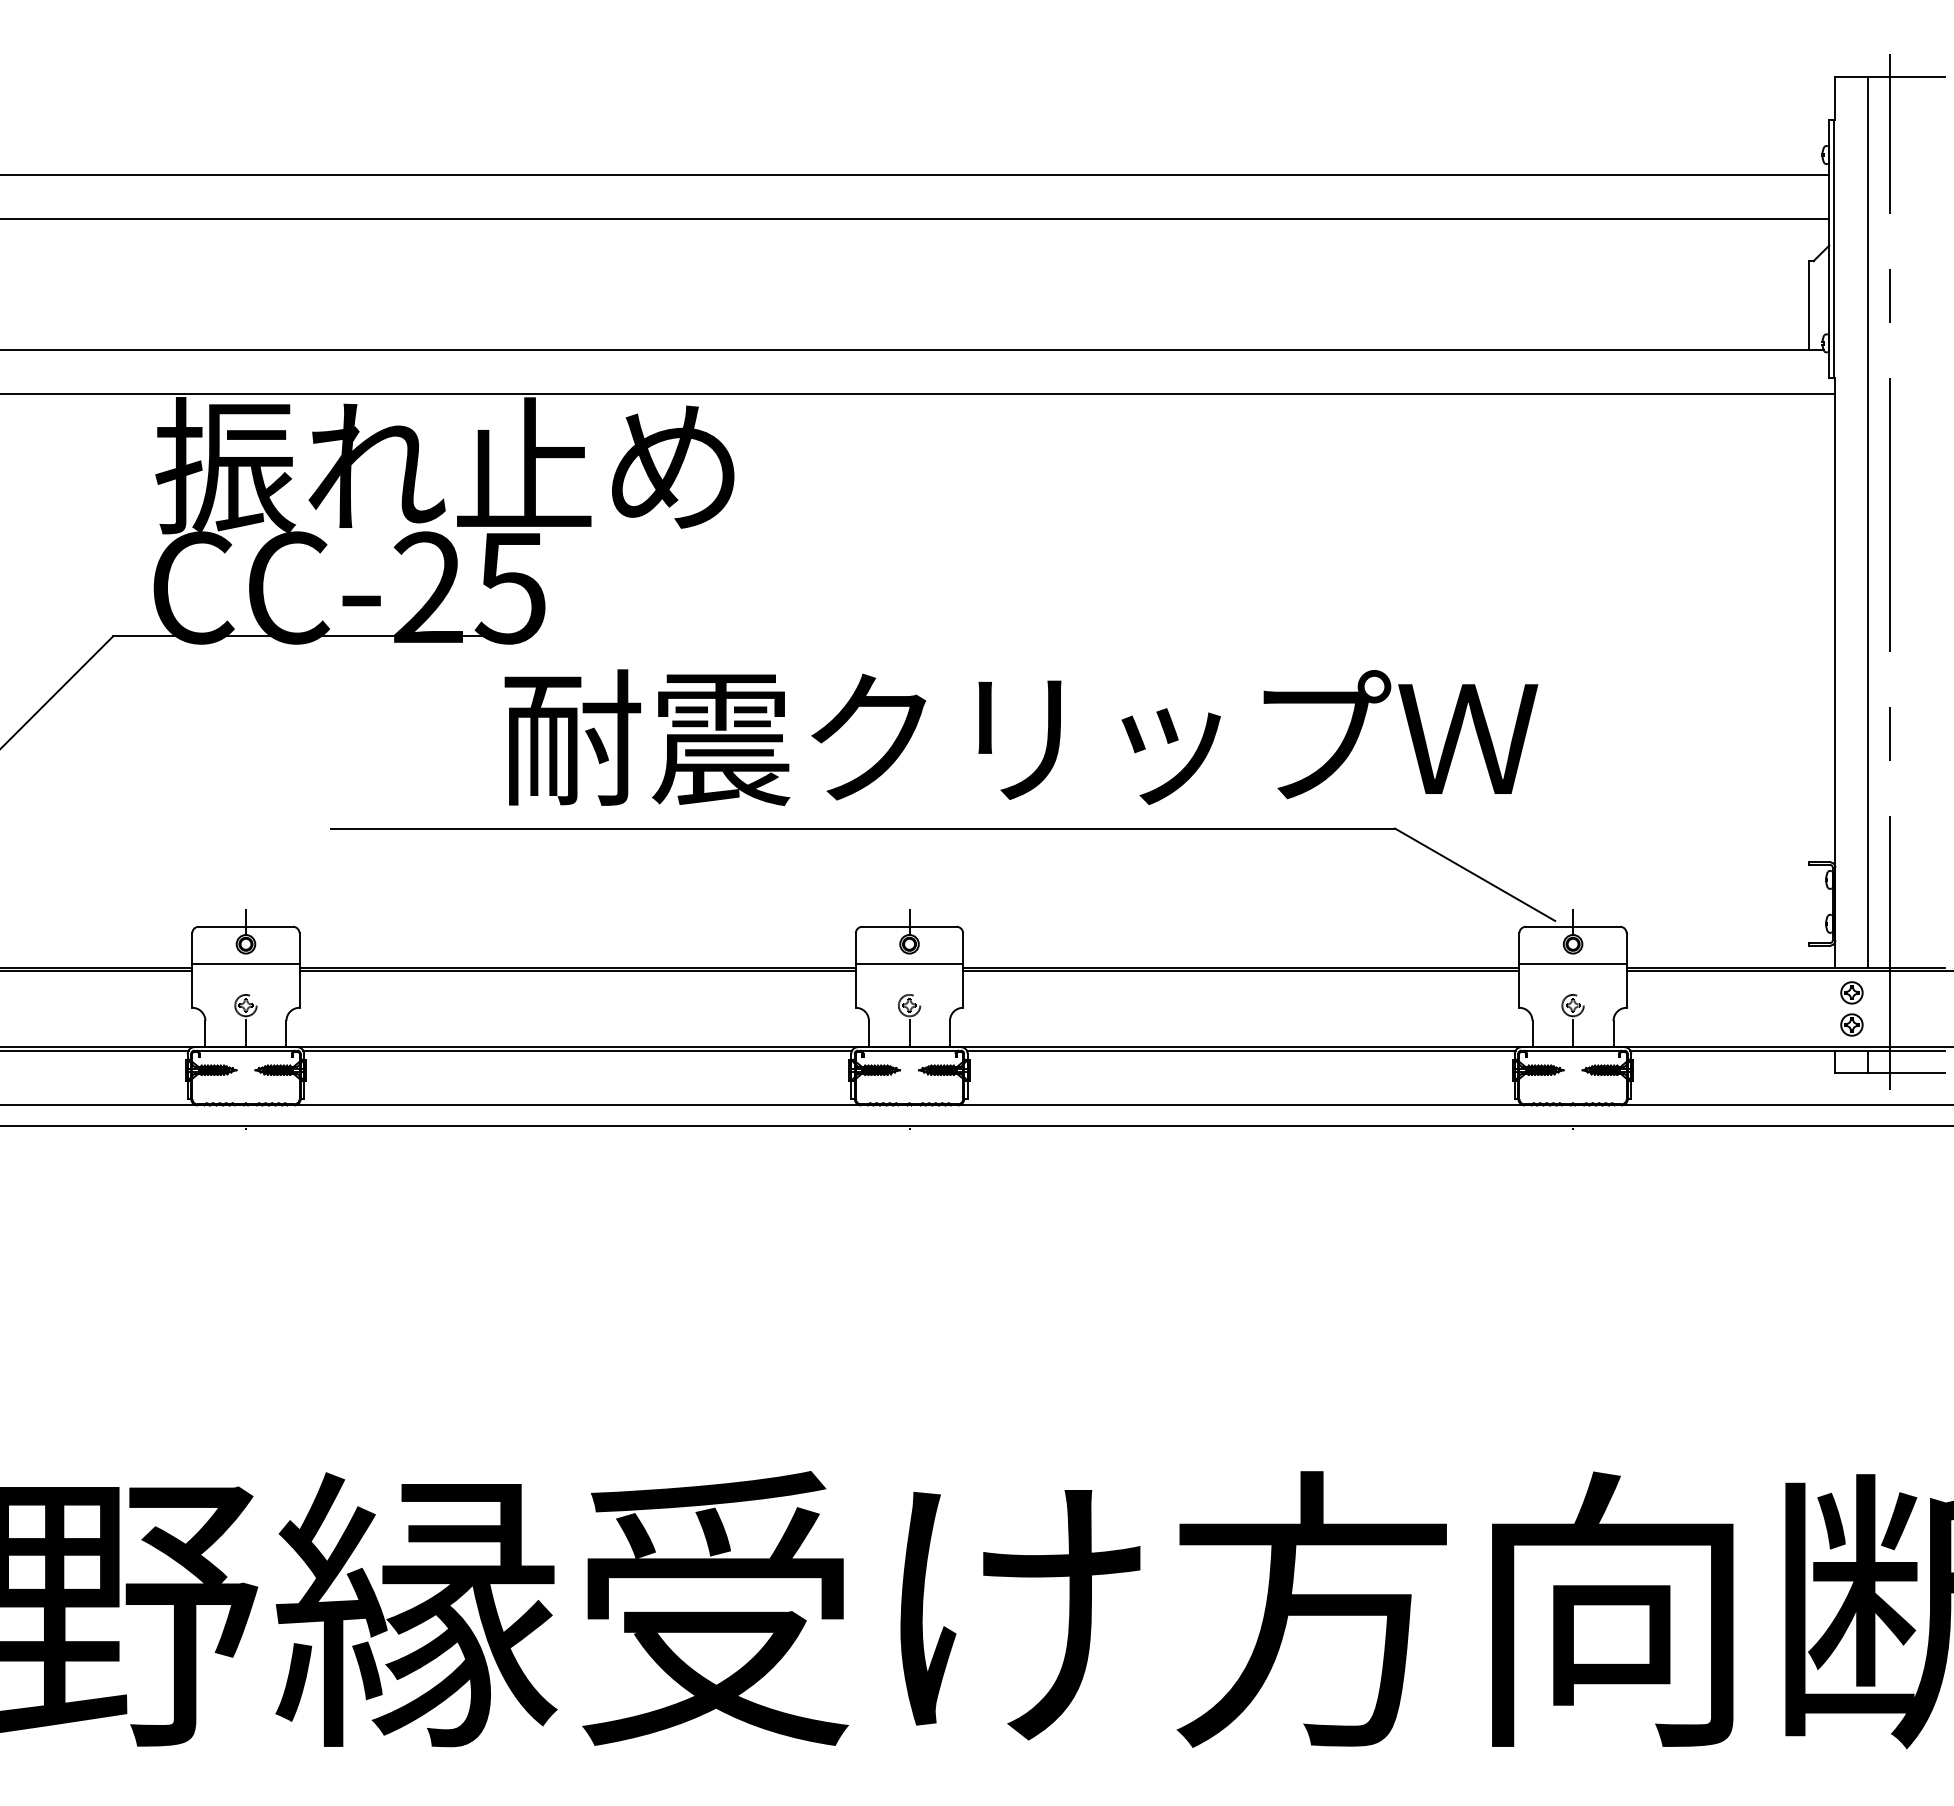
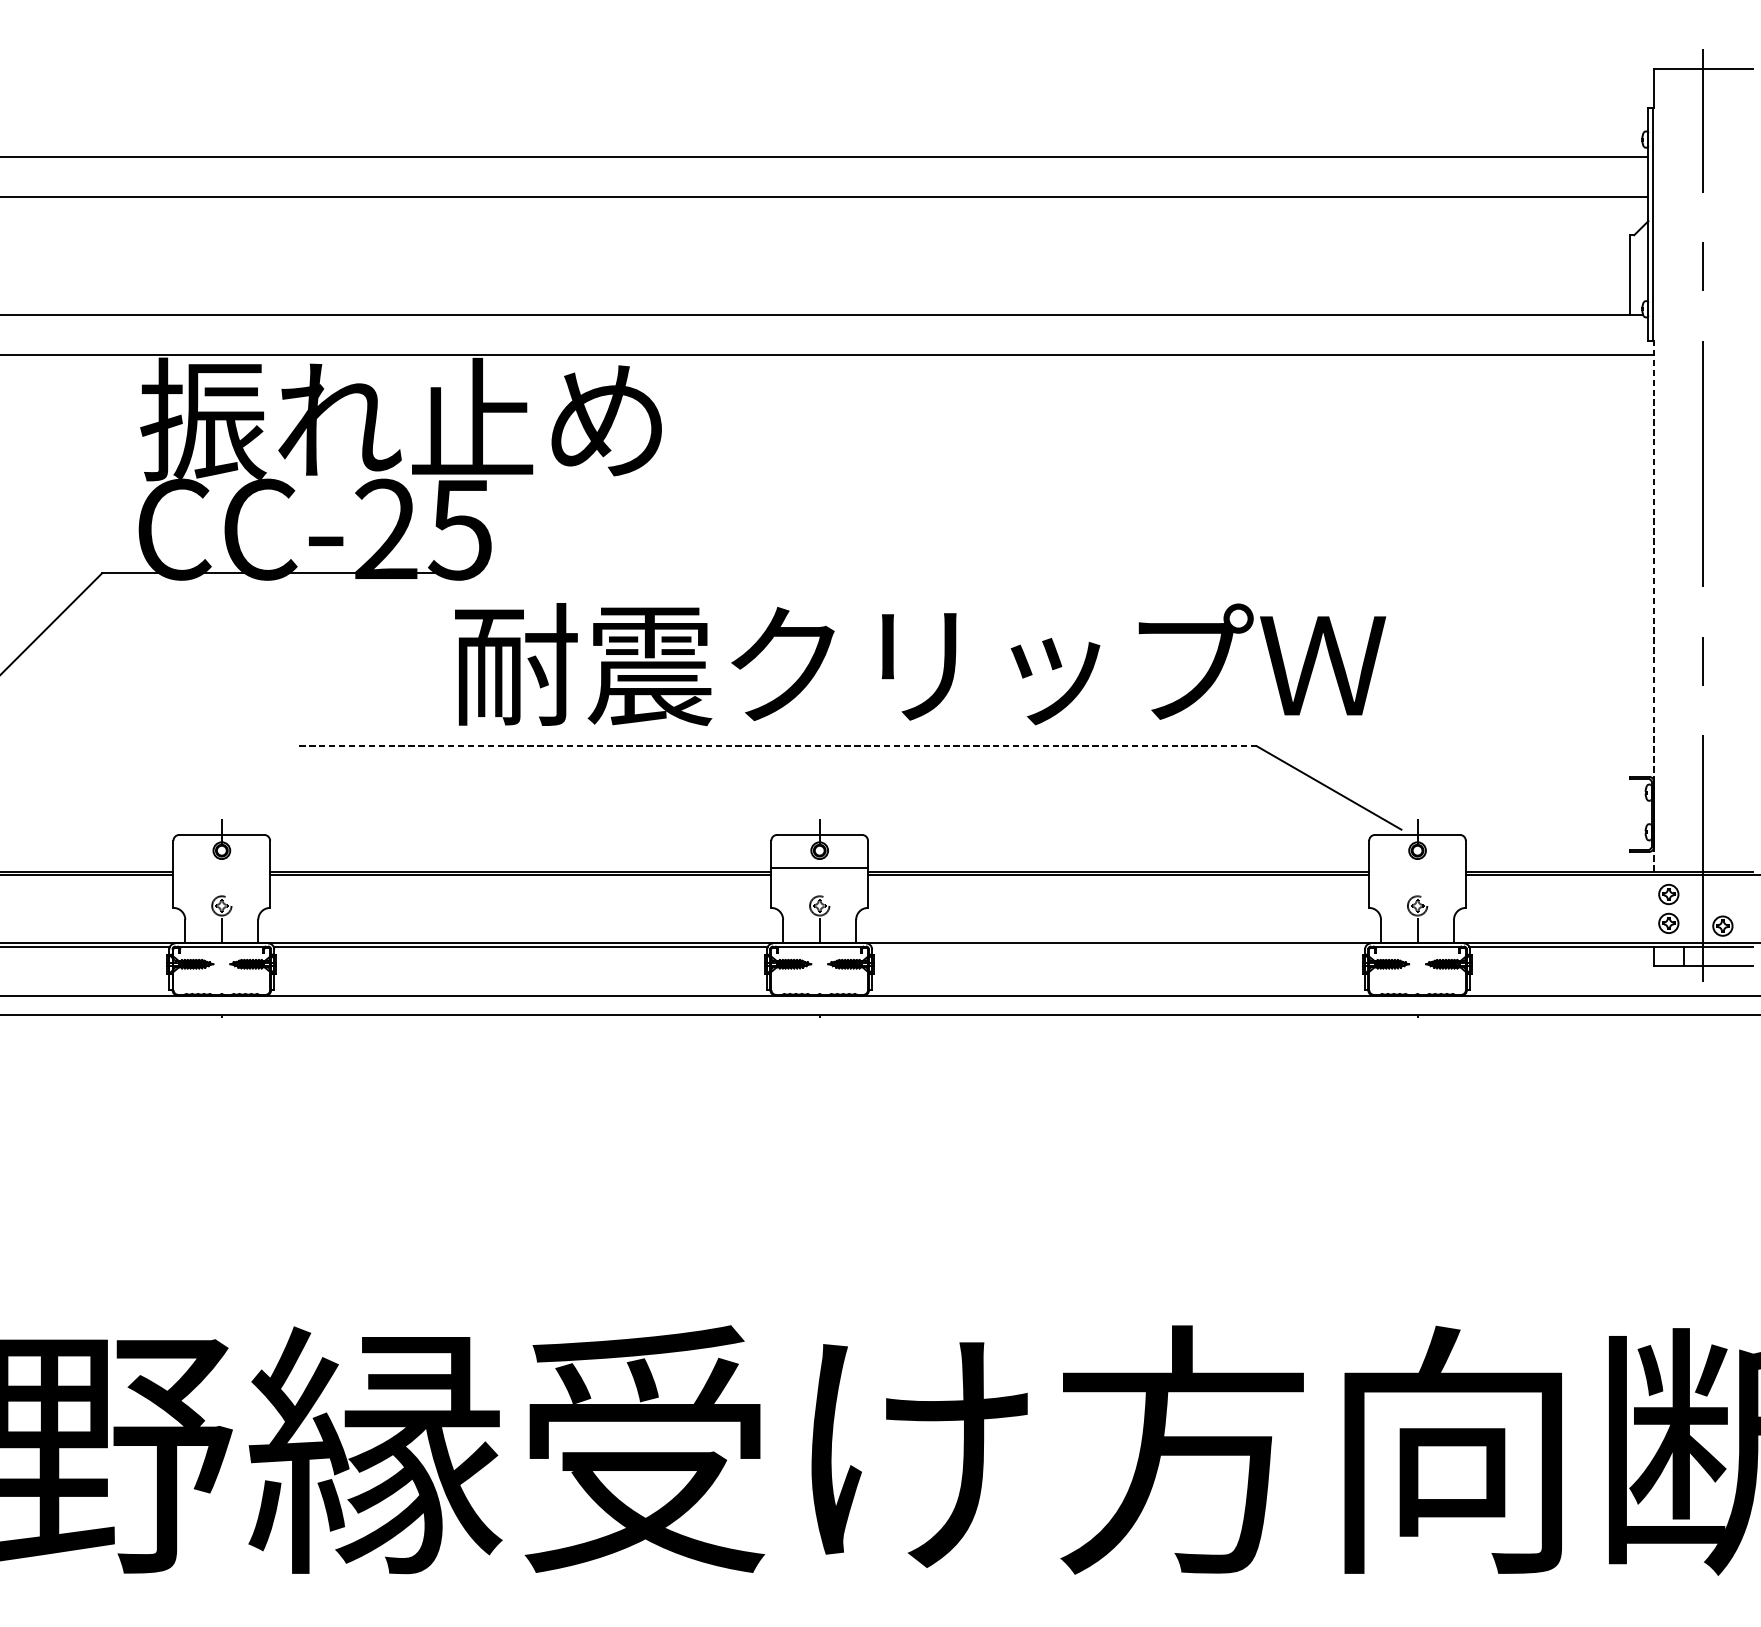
line: (1868, 522) -> (1683, 470), removed
line: (1835, 672) -> (1654, 605), solid -> dashed
line: (863, 828) -> (778, 746), solid -> dashed
line: (245, 964) -> (221, 868), removed
line: (1572, 964) -> (1417, 868), removed
part: (1911, 1027) -> (1722, 925), added
line: (1240, 1050) -> (1117, 946), removed

